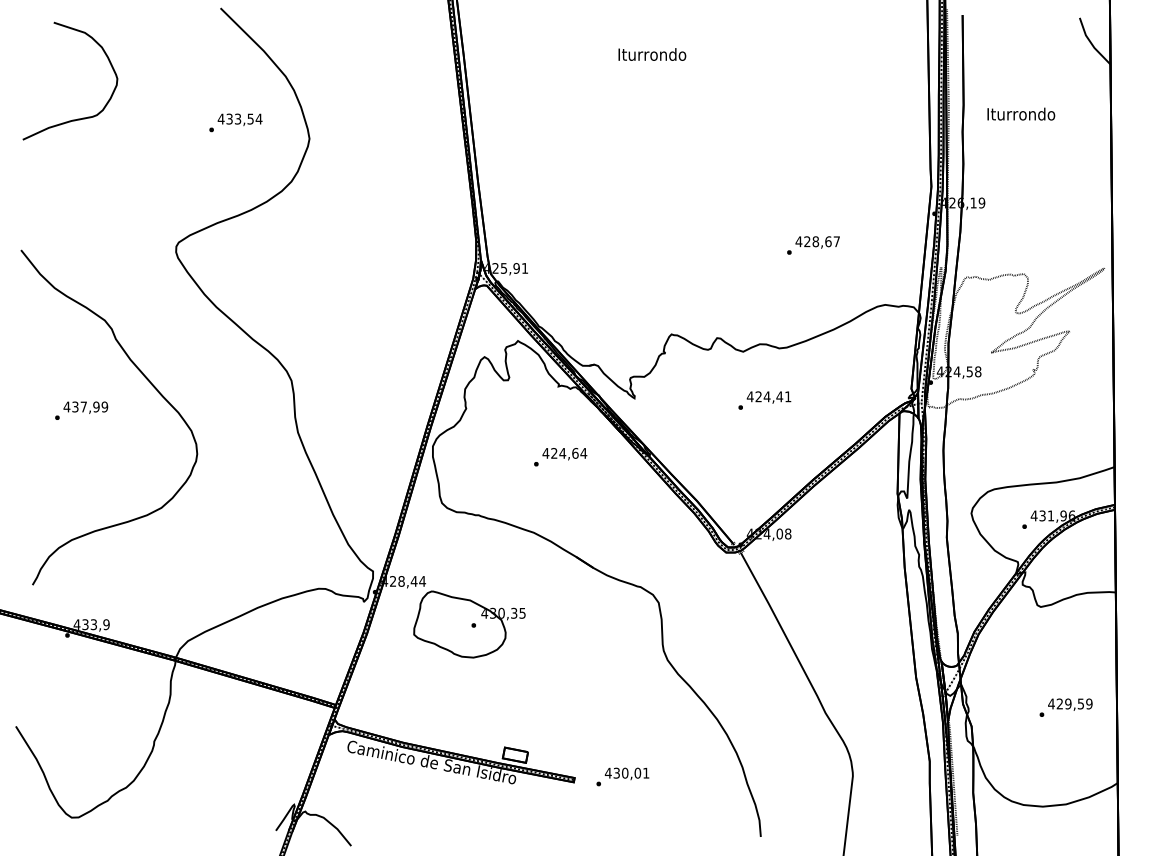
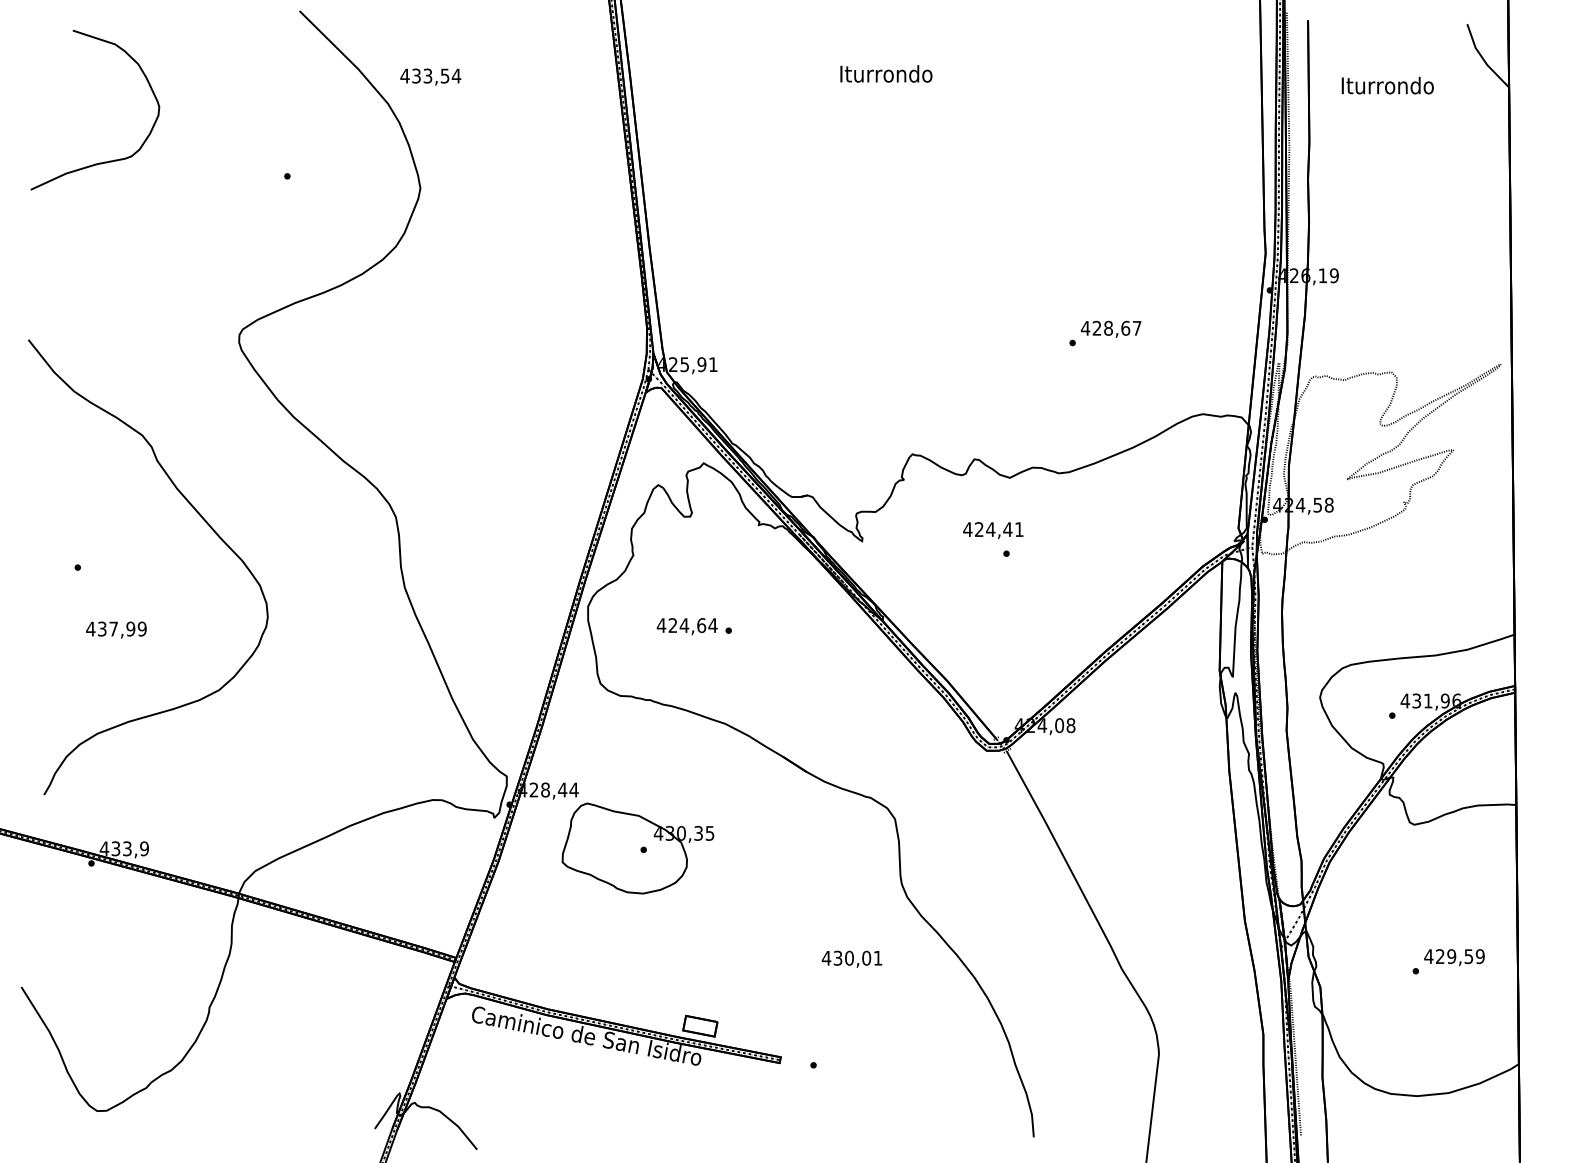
text: (1021, 113) -> (1388, 84), moved
text: (239, 119) -> (429, 76), moved
text: (768, 397) -> (992, 530), moved
text: (85, 407) -> (115, 629), moved
text: (564, 454) -> (686, 627), moved
text: (626, 773) -> (851, 958), moved

